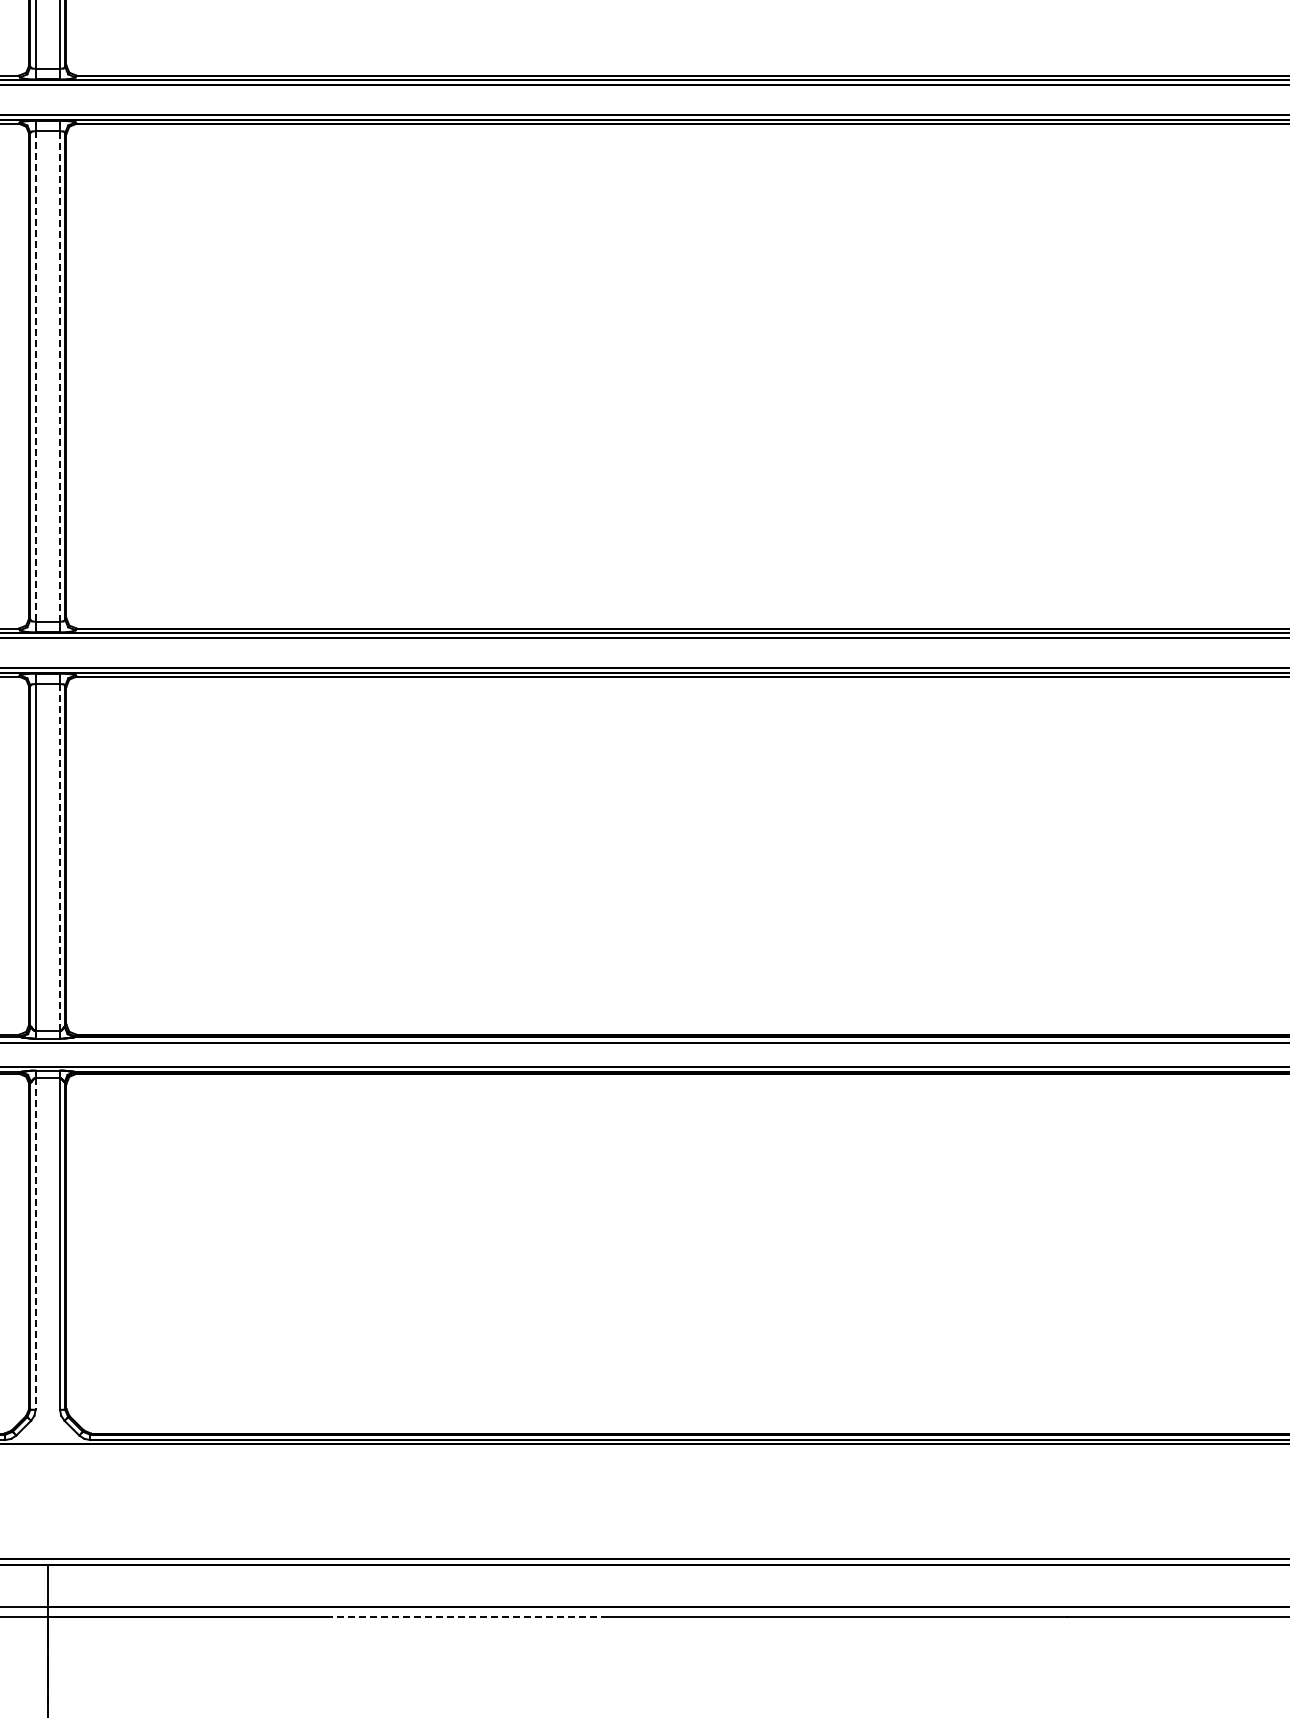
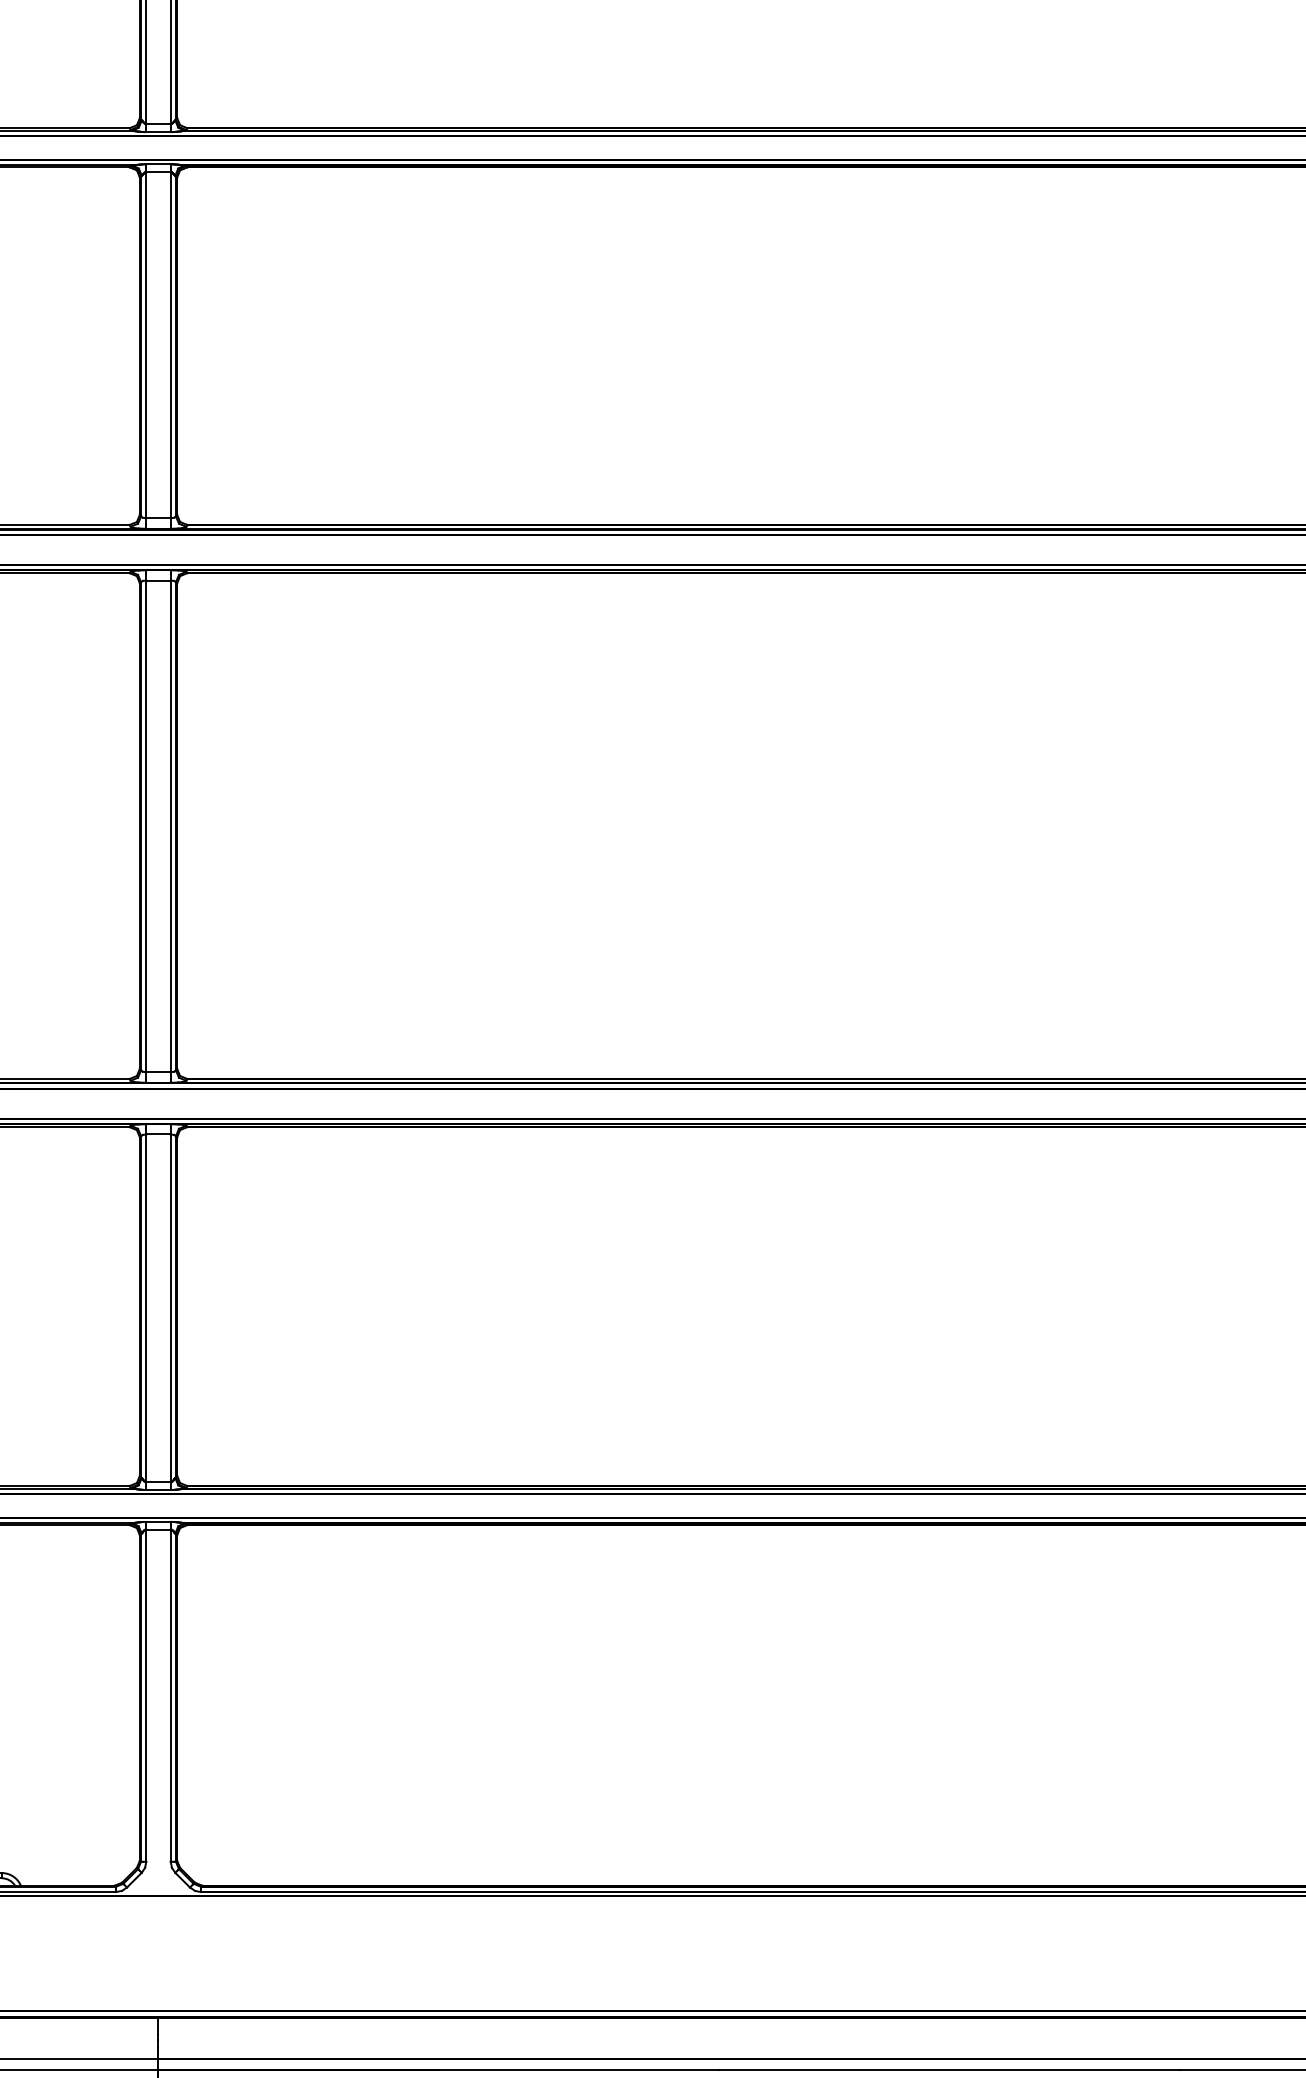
line: (35, 376) -> (146, 826), dashed -> solid
line: (59, 376) -> (170, 826), dashed -> solid
line: (59, 857) -> (170, 1308), dashed -> solid
line: (35, 1244) -> (146, 1696), dashed -> solid
line: (466, 1617) -> (578, 2069), dashed -> solid

